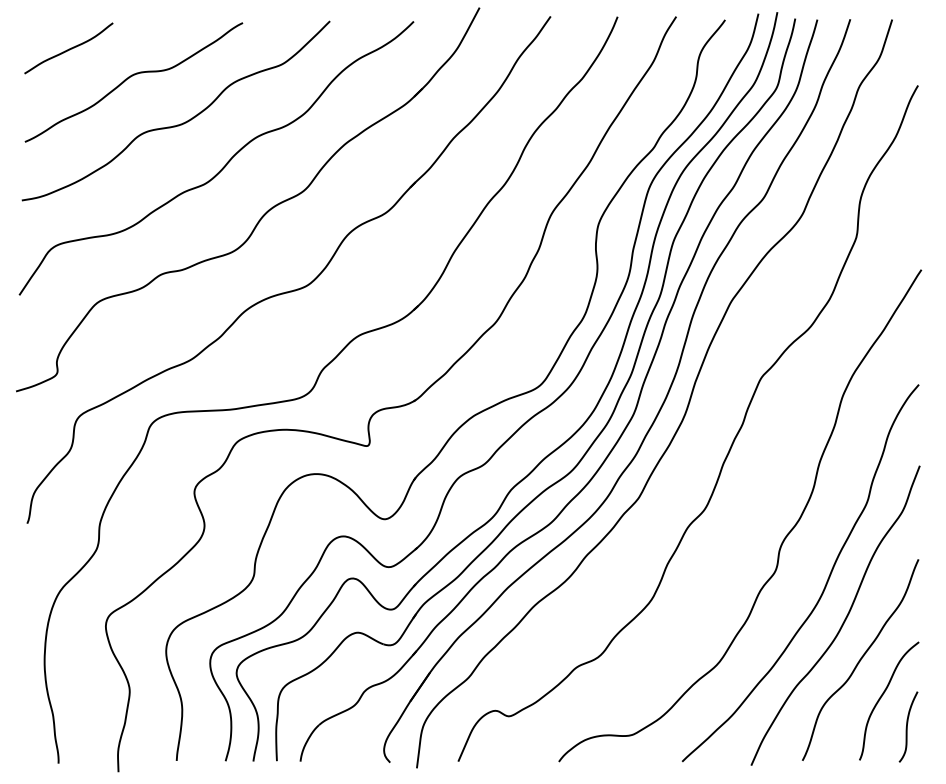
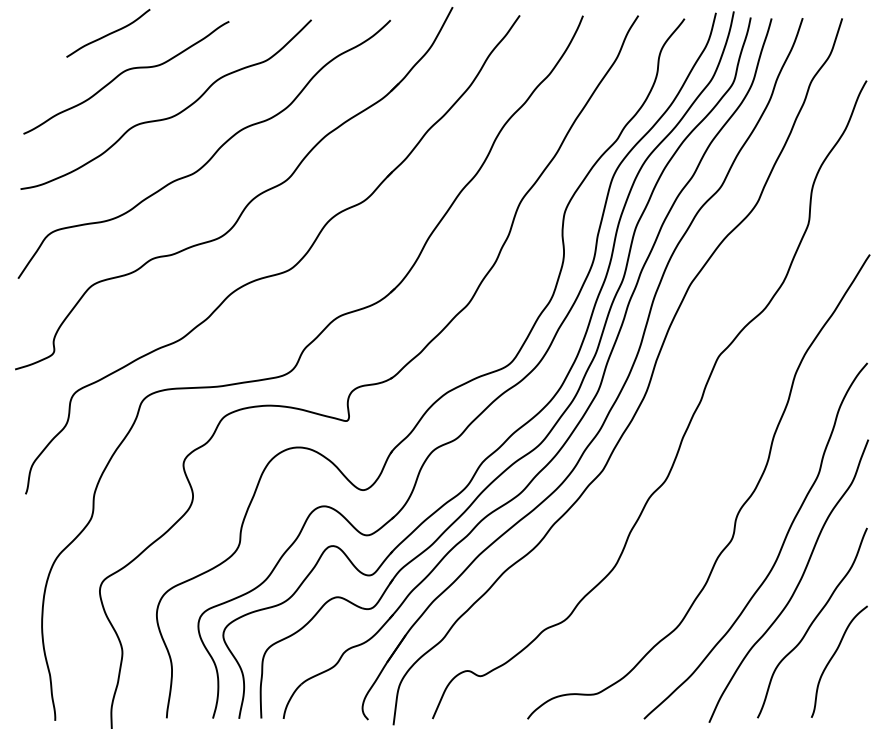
curve: (69, 48) -> (108, 33), moved
curve: (907, 726) -> (856, 685), removed

